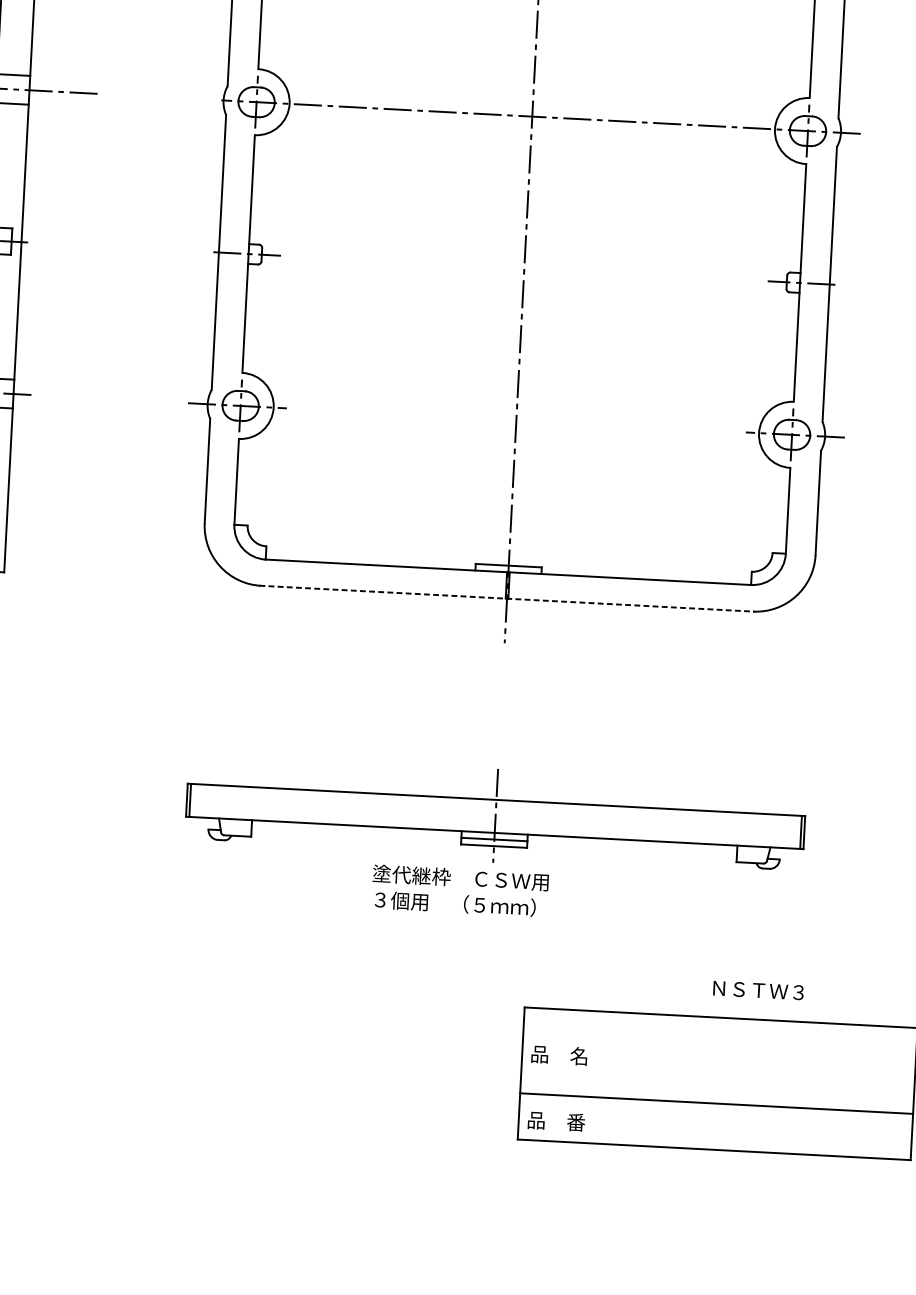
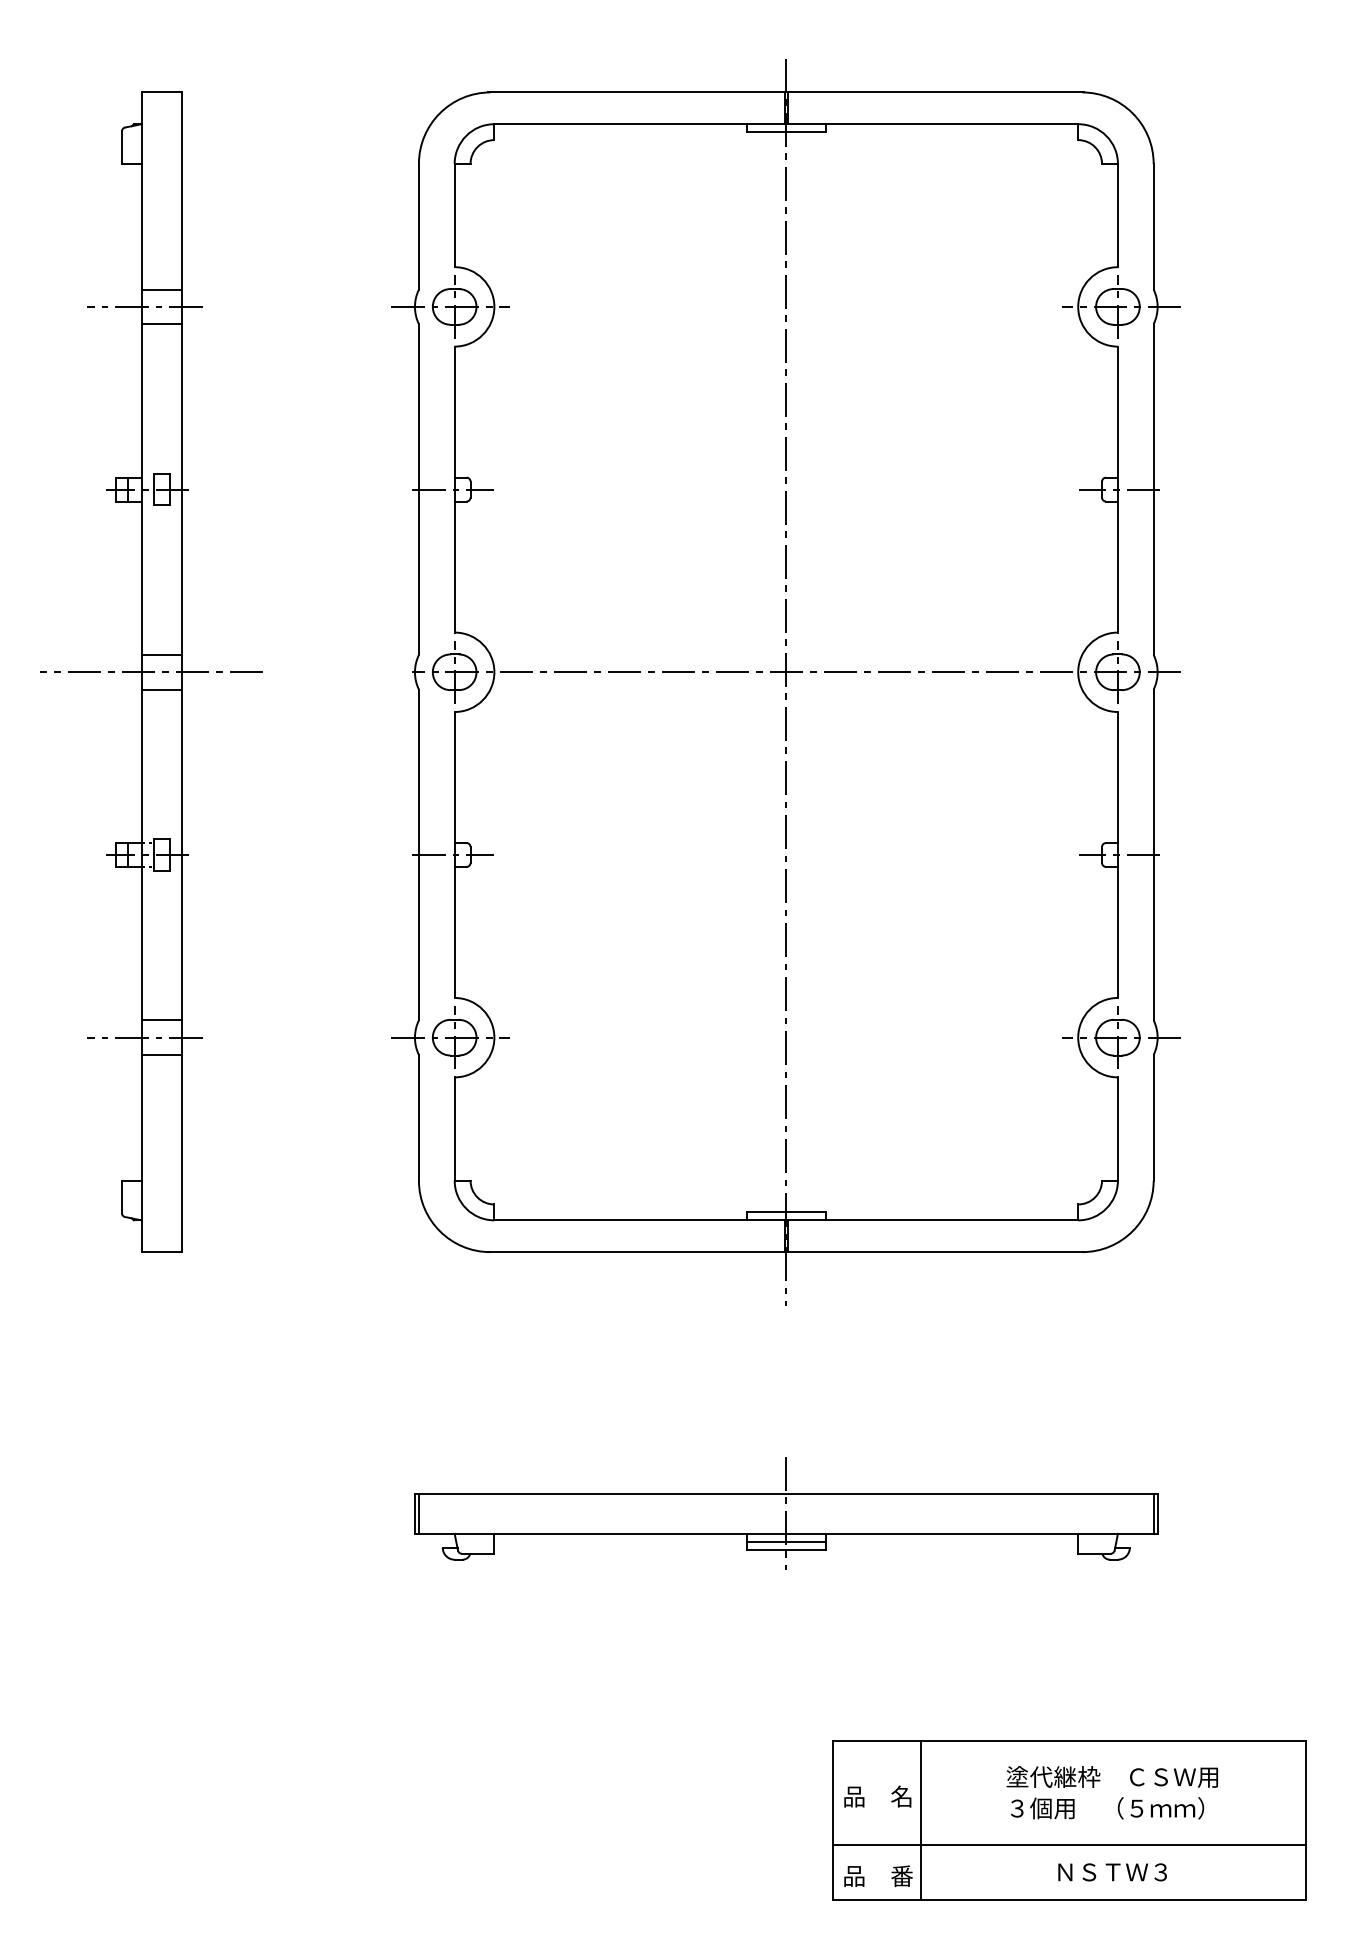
line: (507, 599) -> (786, 1252), dashed -> solid
text: (459, 890) -> (1111, 1792), moved
text: (758, 990) -> (1112, 1872), moved
line: (593, 1077) -> (920, 1820), added

